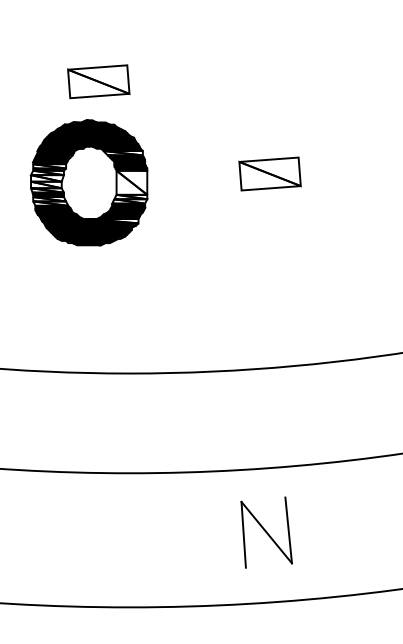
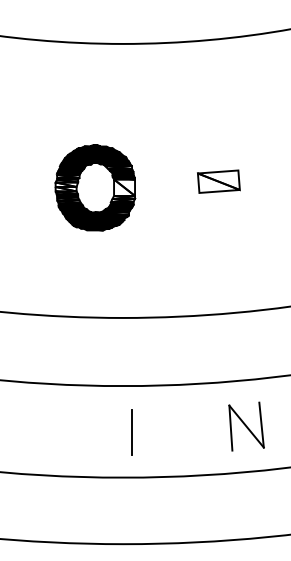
part: (98, 81) -> (101, 118), removed
part: (266, 532) -> (246, 426), moved
line: (143, 541) -> (132, 432), added

